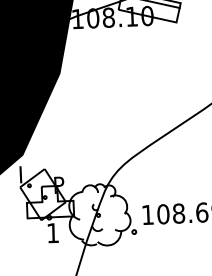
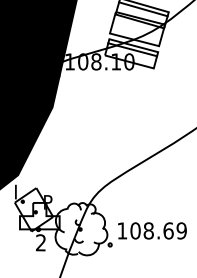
text: (52, 232) -> (40, 242), 1 -> 2

